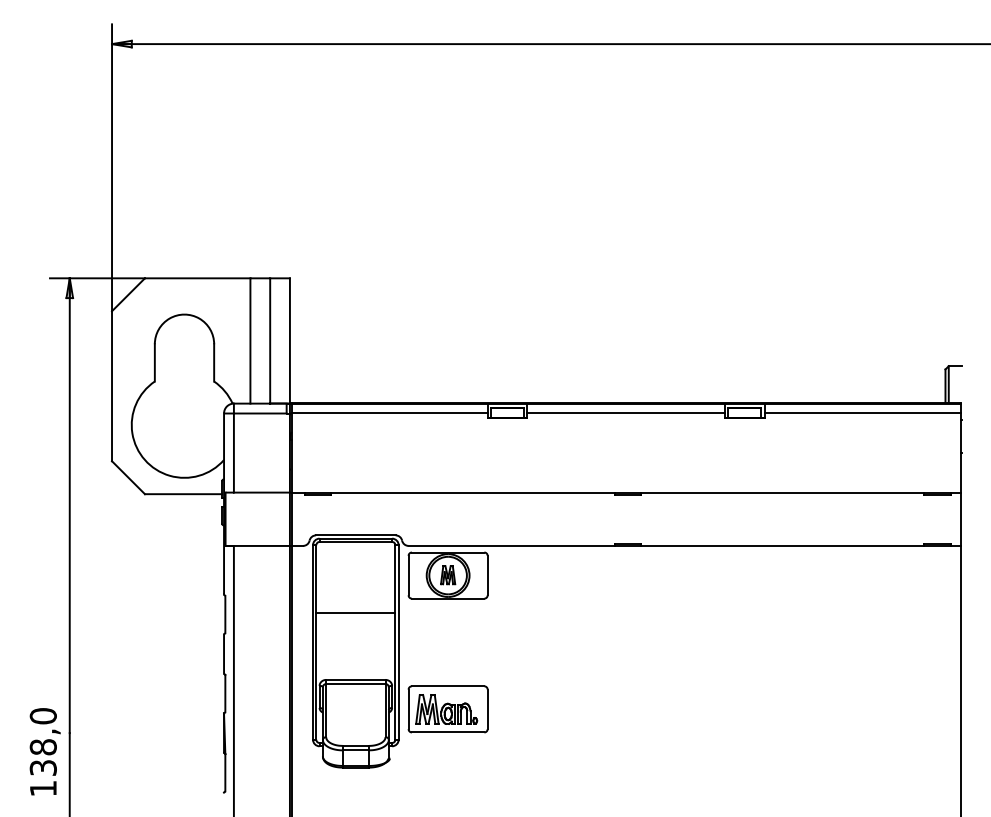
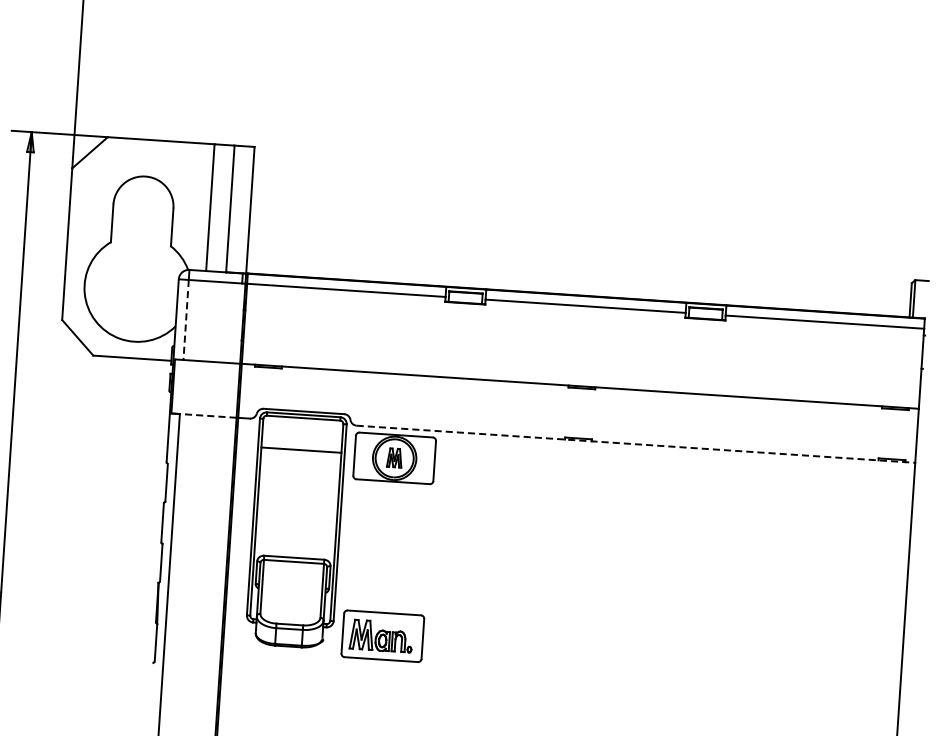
line: (233, 453) -> (185, 320), solid -> dashed
line: (261, 545) -> (207, 415), solid -> dashed
line: (684, 545) -> (635, 443), solid -> dashed
line: (355, 612) -> (301, 450), moved
part: (447, 709) -> (382, 636), moved

